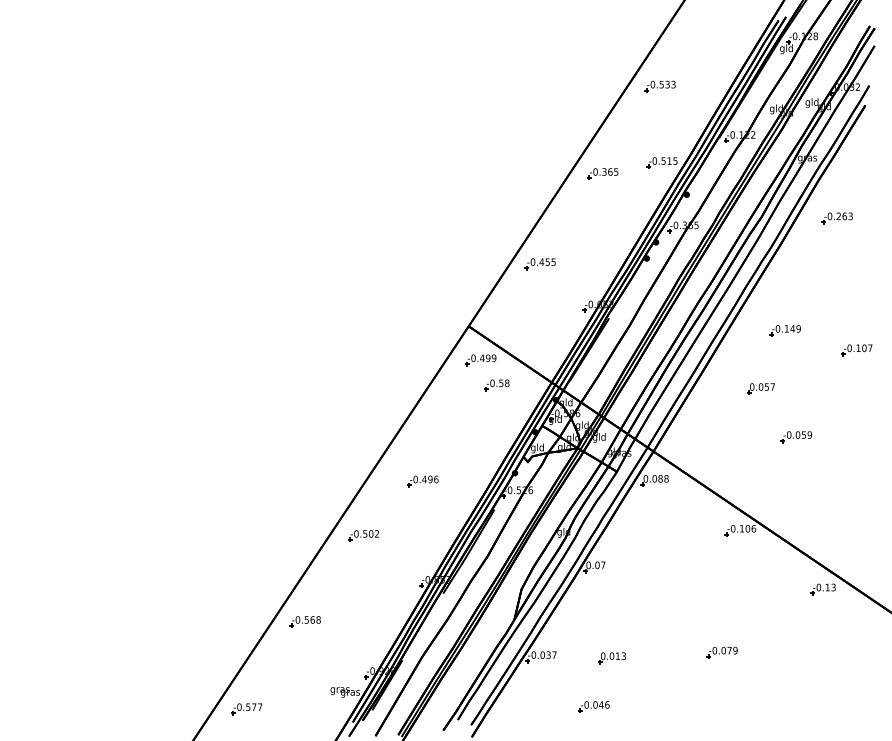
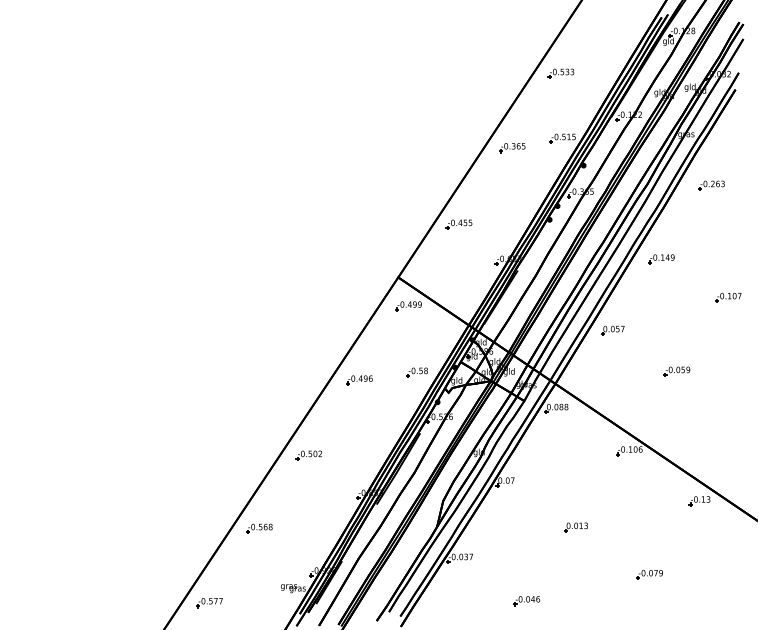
part: (785, 331) -> (661, 259), moved
part: (495, 385) -> (416, 372), moved
part: (760, 388) -> (612, 330), moved
part: (423, 481) -> (359, 380), moved
part: (721, 652) -> (649, 574), moved
part: (611, 658) -> (575, 527), moved
part: (593, 707) -> (526, 601), moved

